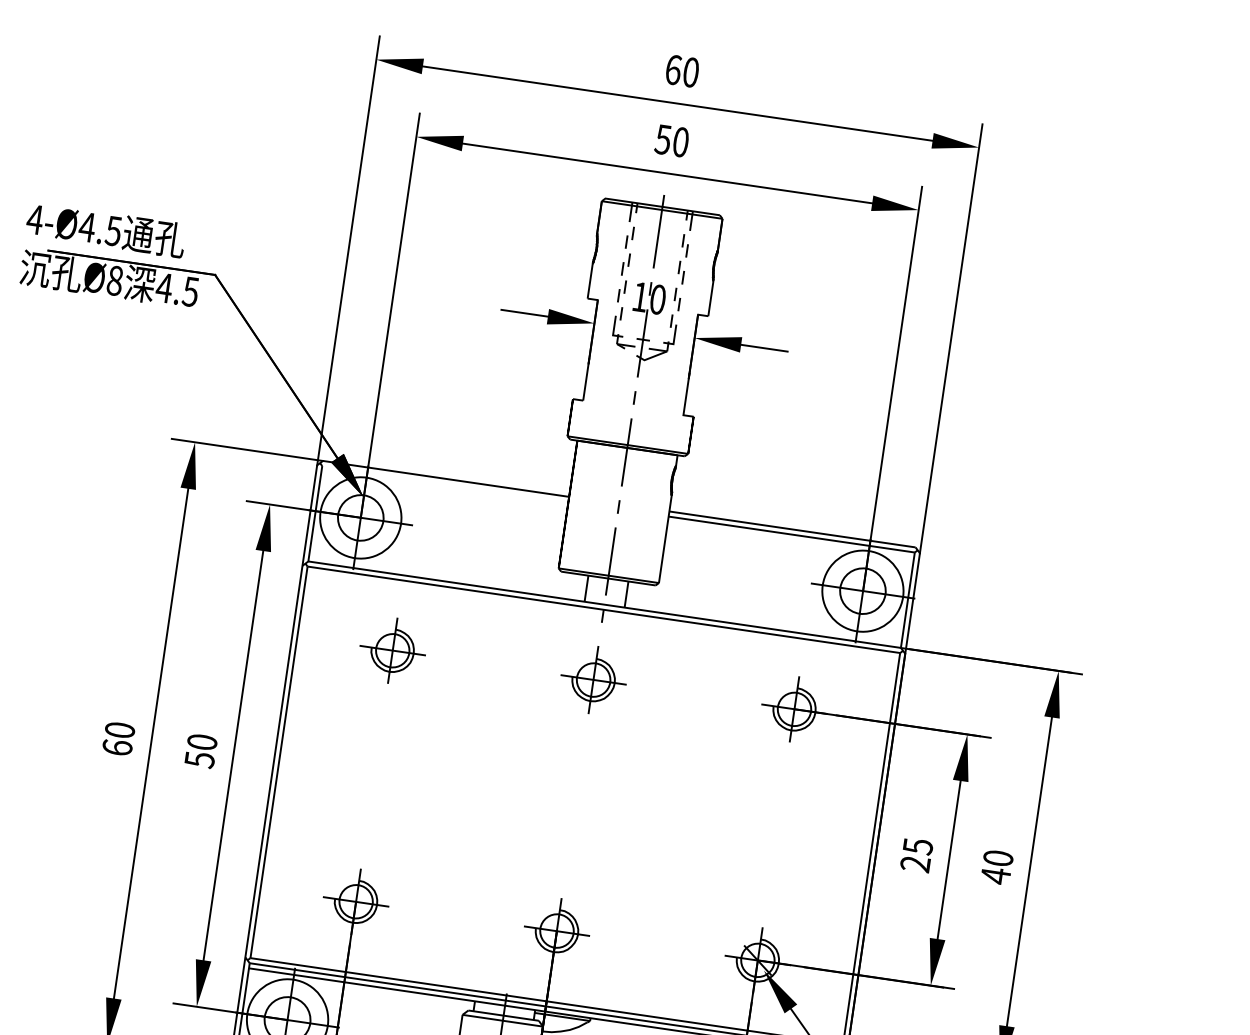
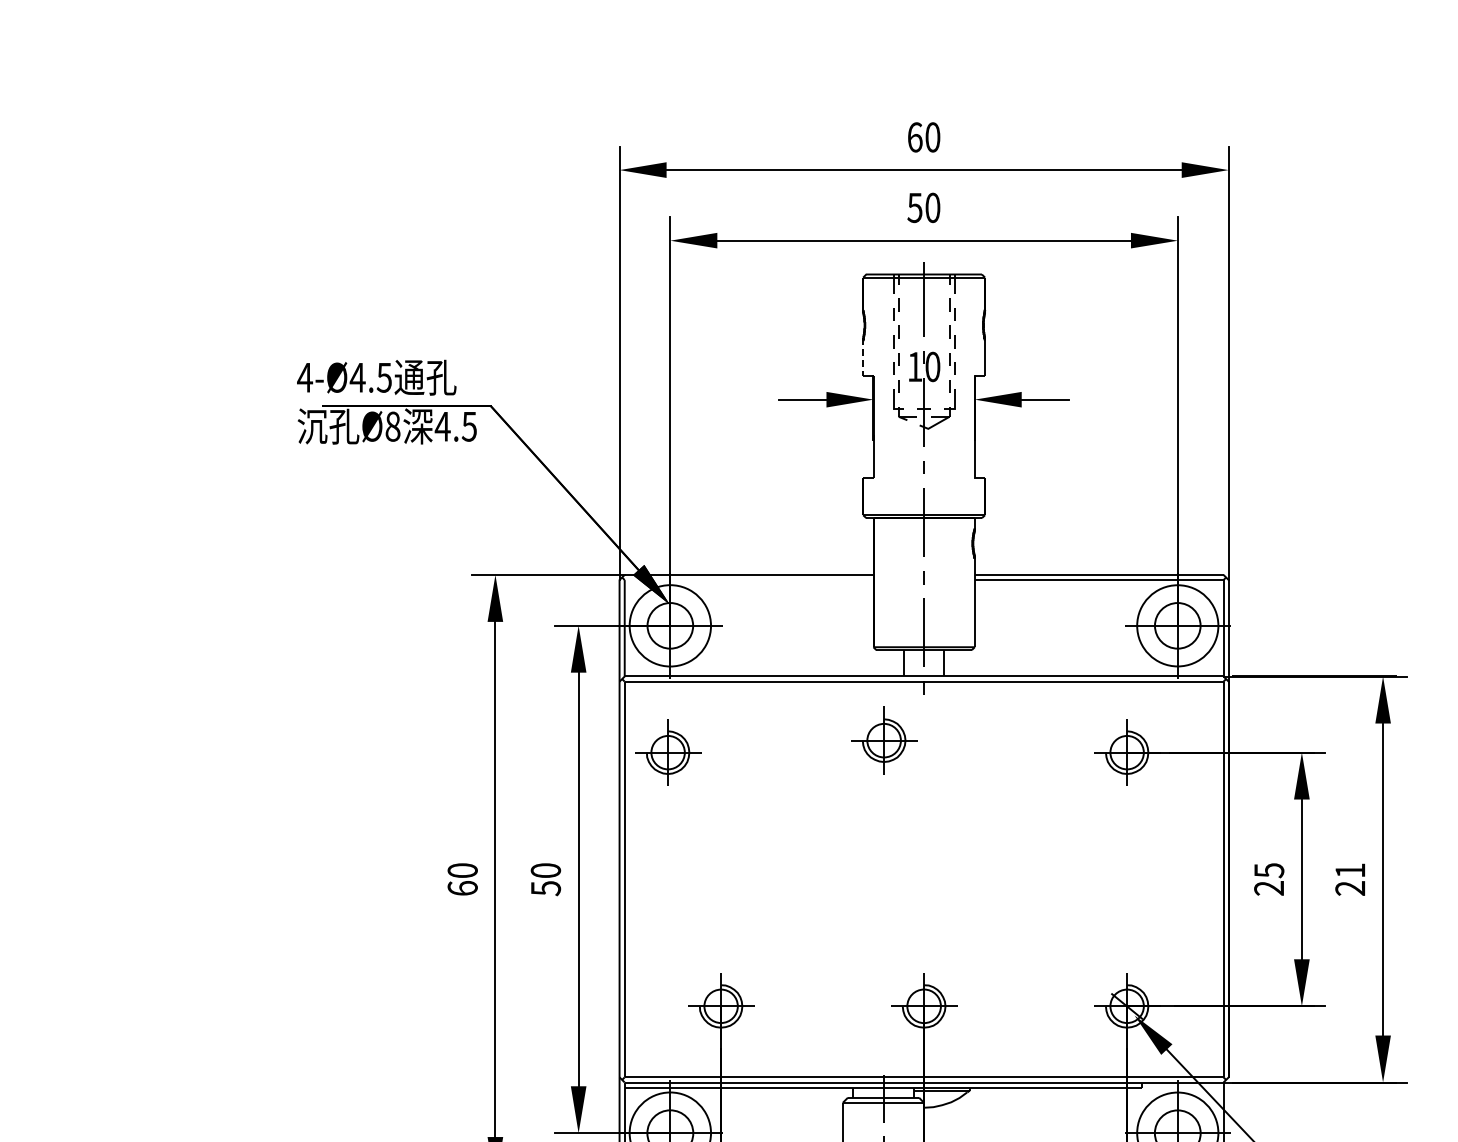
line: (590, 280) -> (863, 357), solid -> dashed
part: (393, 650) -> (668, 752), moved
part: (594, 679) -> (884, 740), moved
text: (997, 867) -> (1350, 879), 40 -> 21

